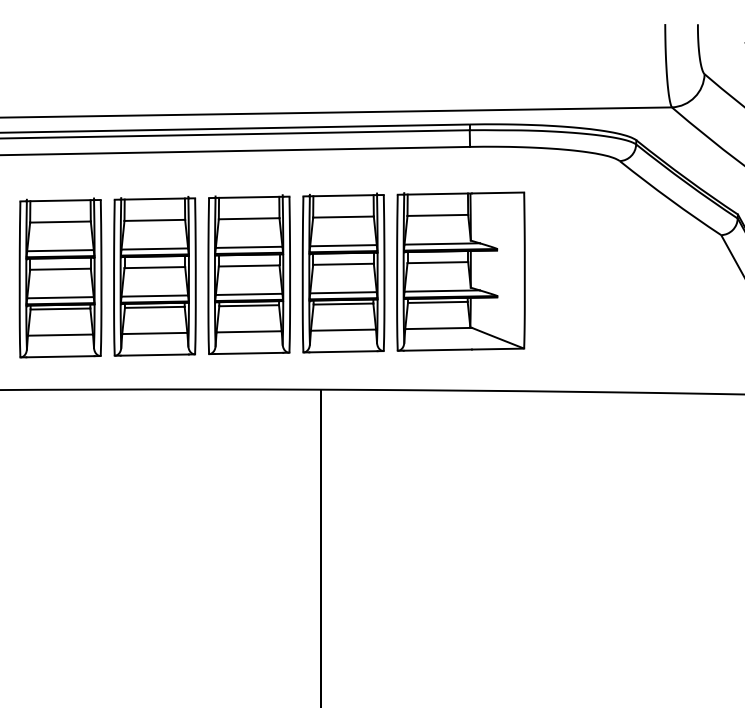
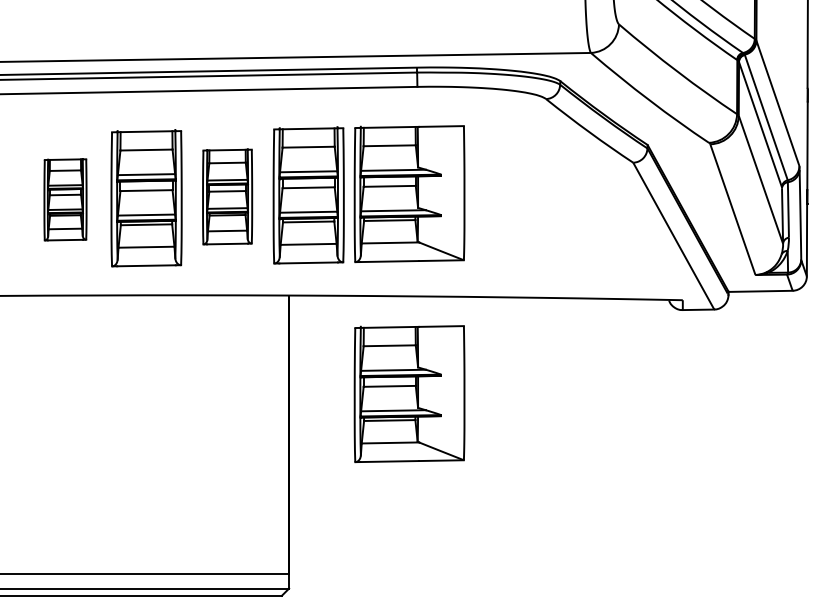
part: (249, 274) -> (227, 196), size x0.7
part: (60, 277) -> (65, 199), size x0.6
part: (460, 504) -> (409, 394), added

